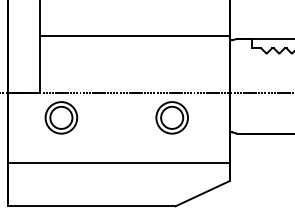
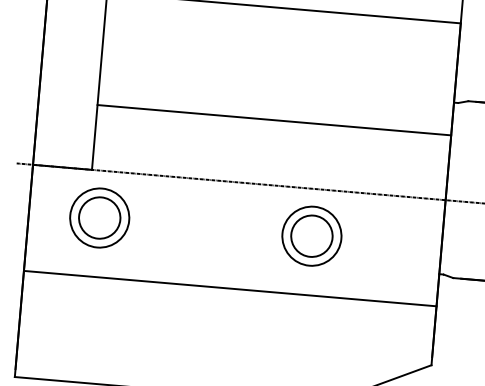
line: (134, 35) -> (273, 119), moved
part: (61, 117) -> (99, 217), moved
part: (171, 117) -> (310, 235), moved
line: (118, 163) -> (229, 288), moved

